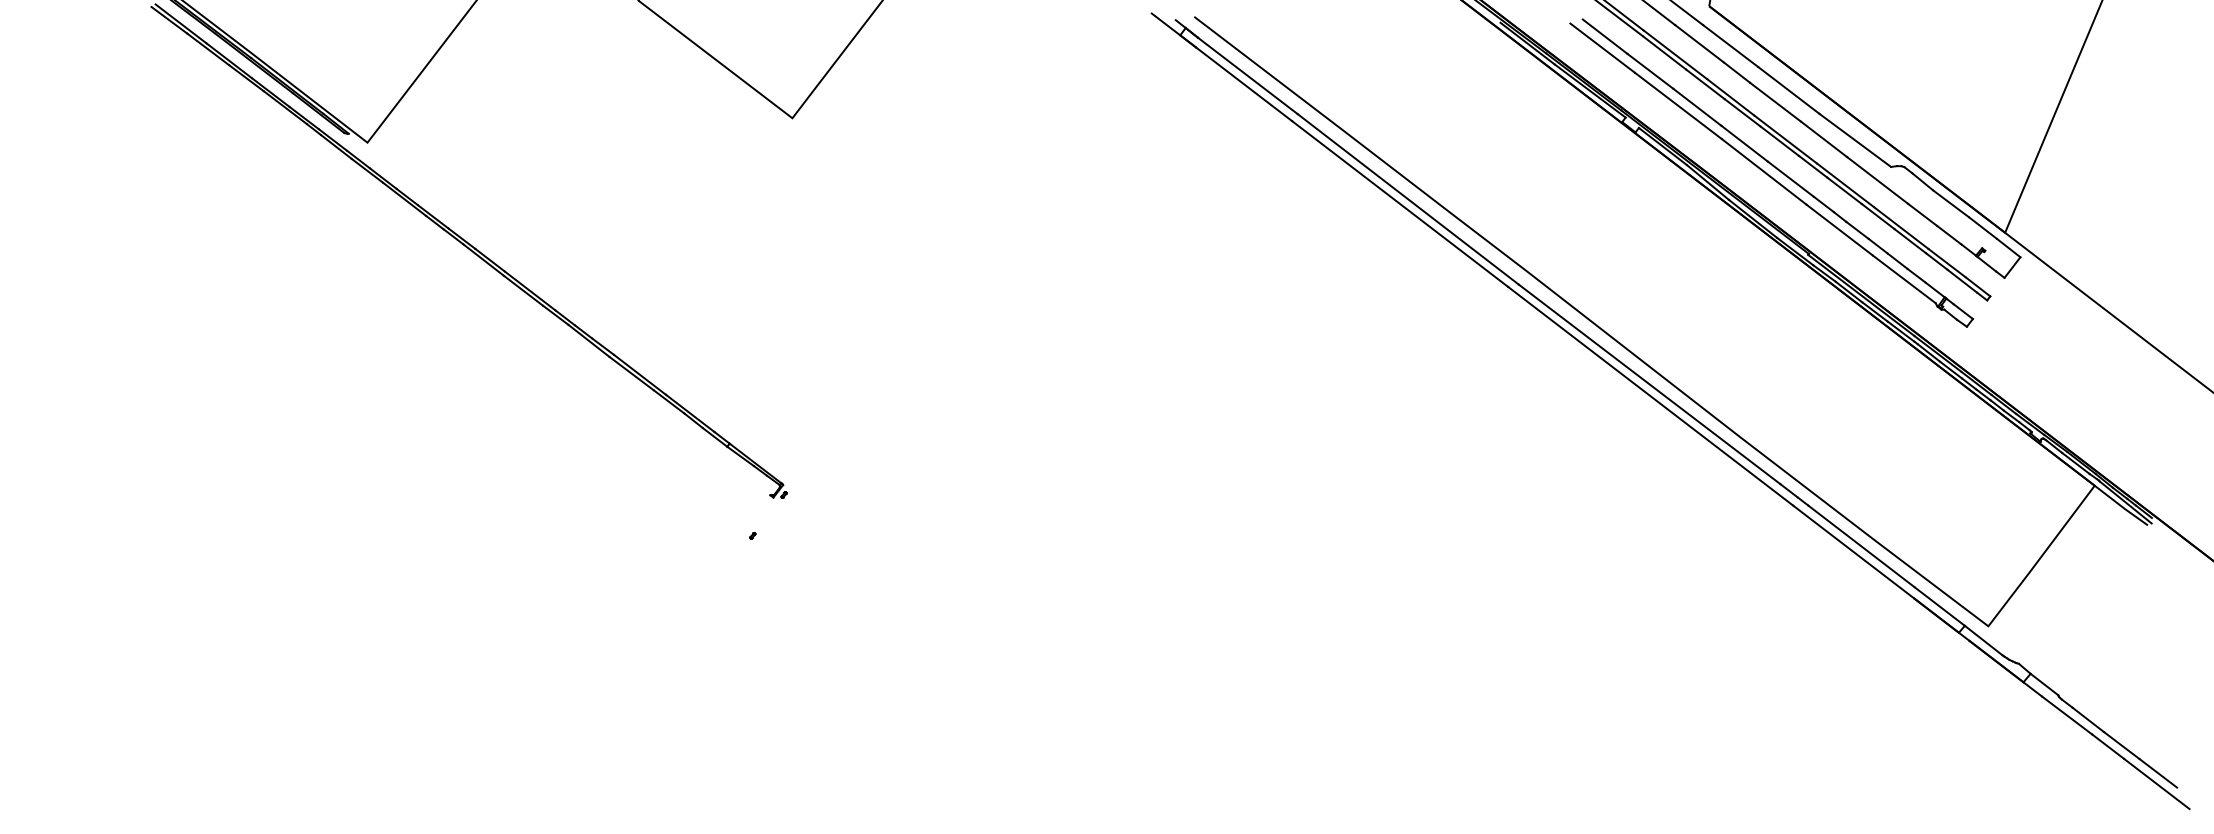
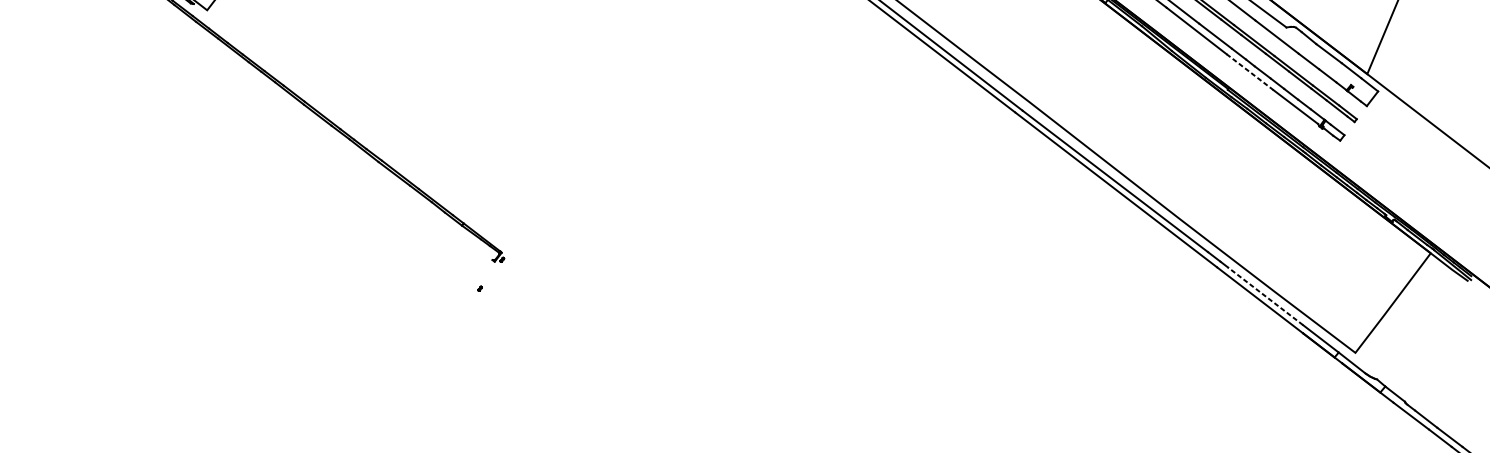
line: (1839, 230) -> (1249, 72), solid -> dashed
line: (1861, 546) -> (1265, 296), solid -> dashed

